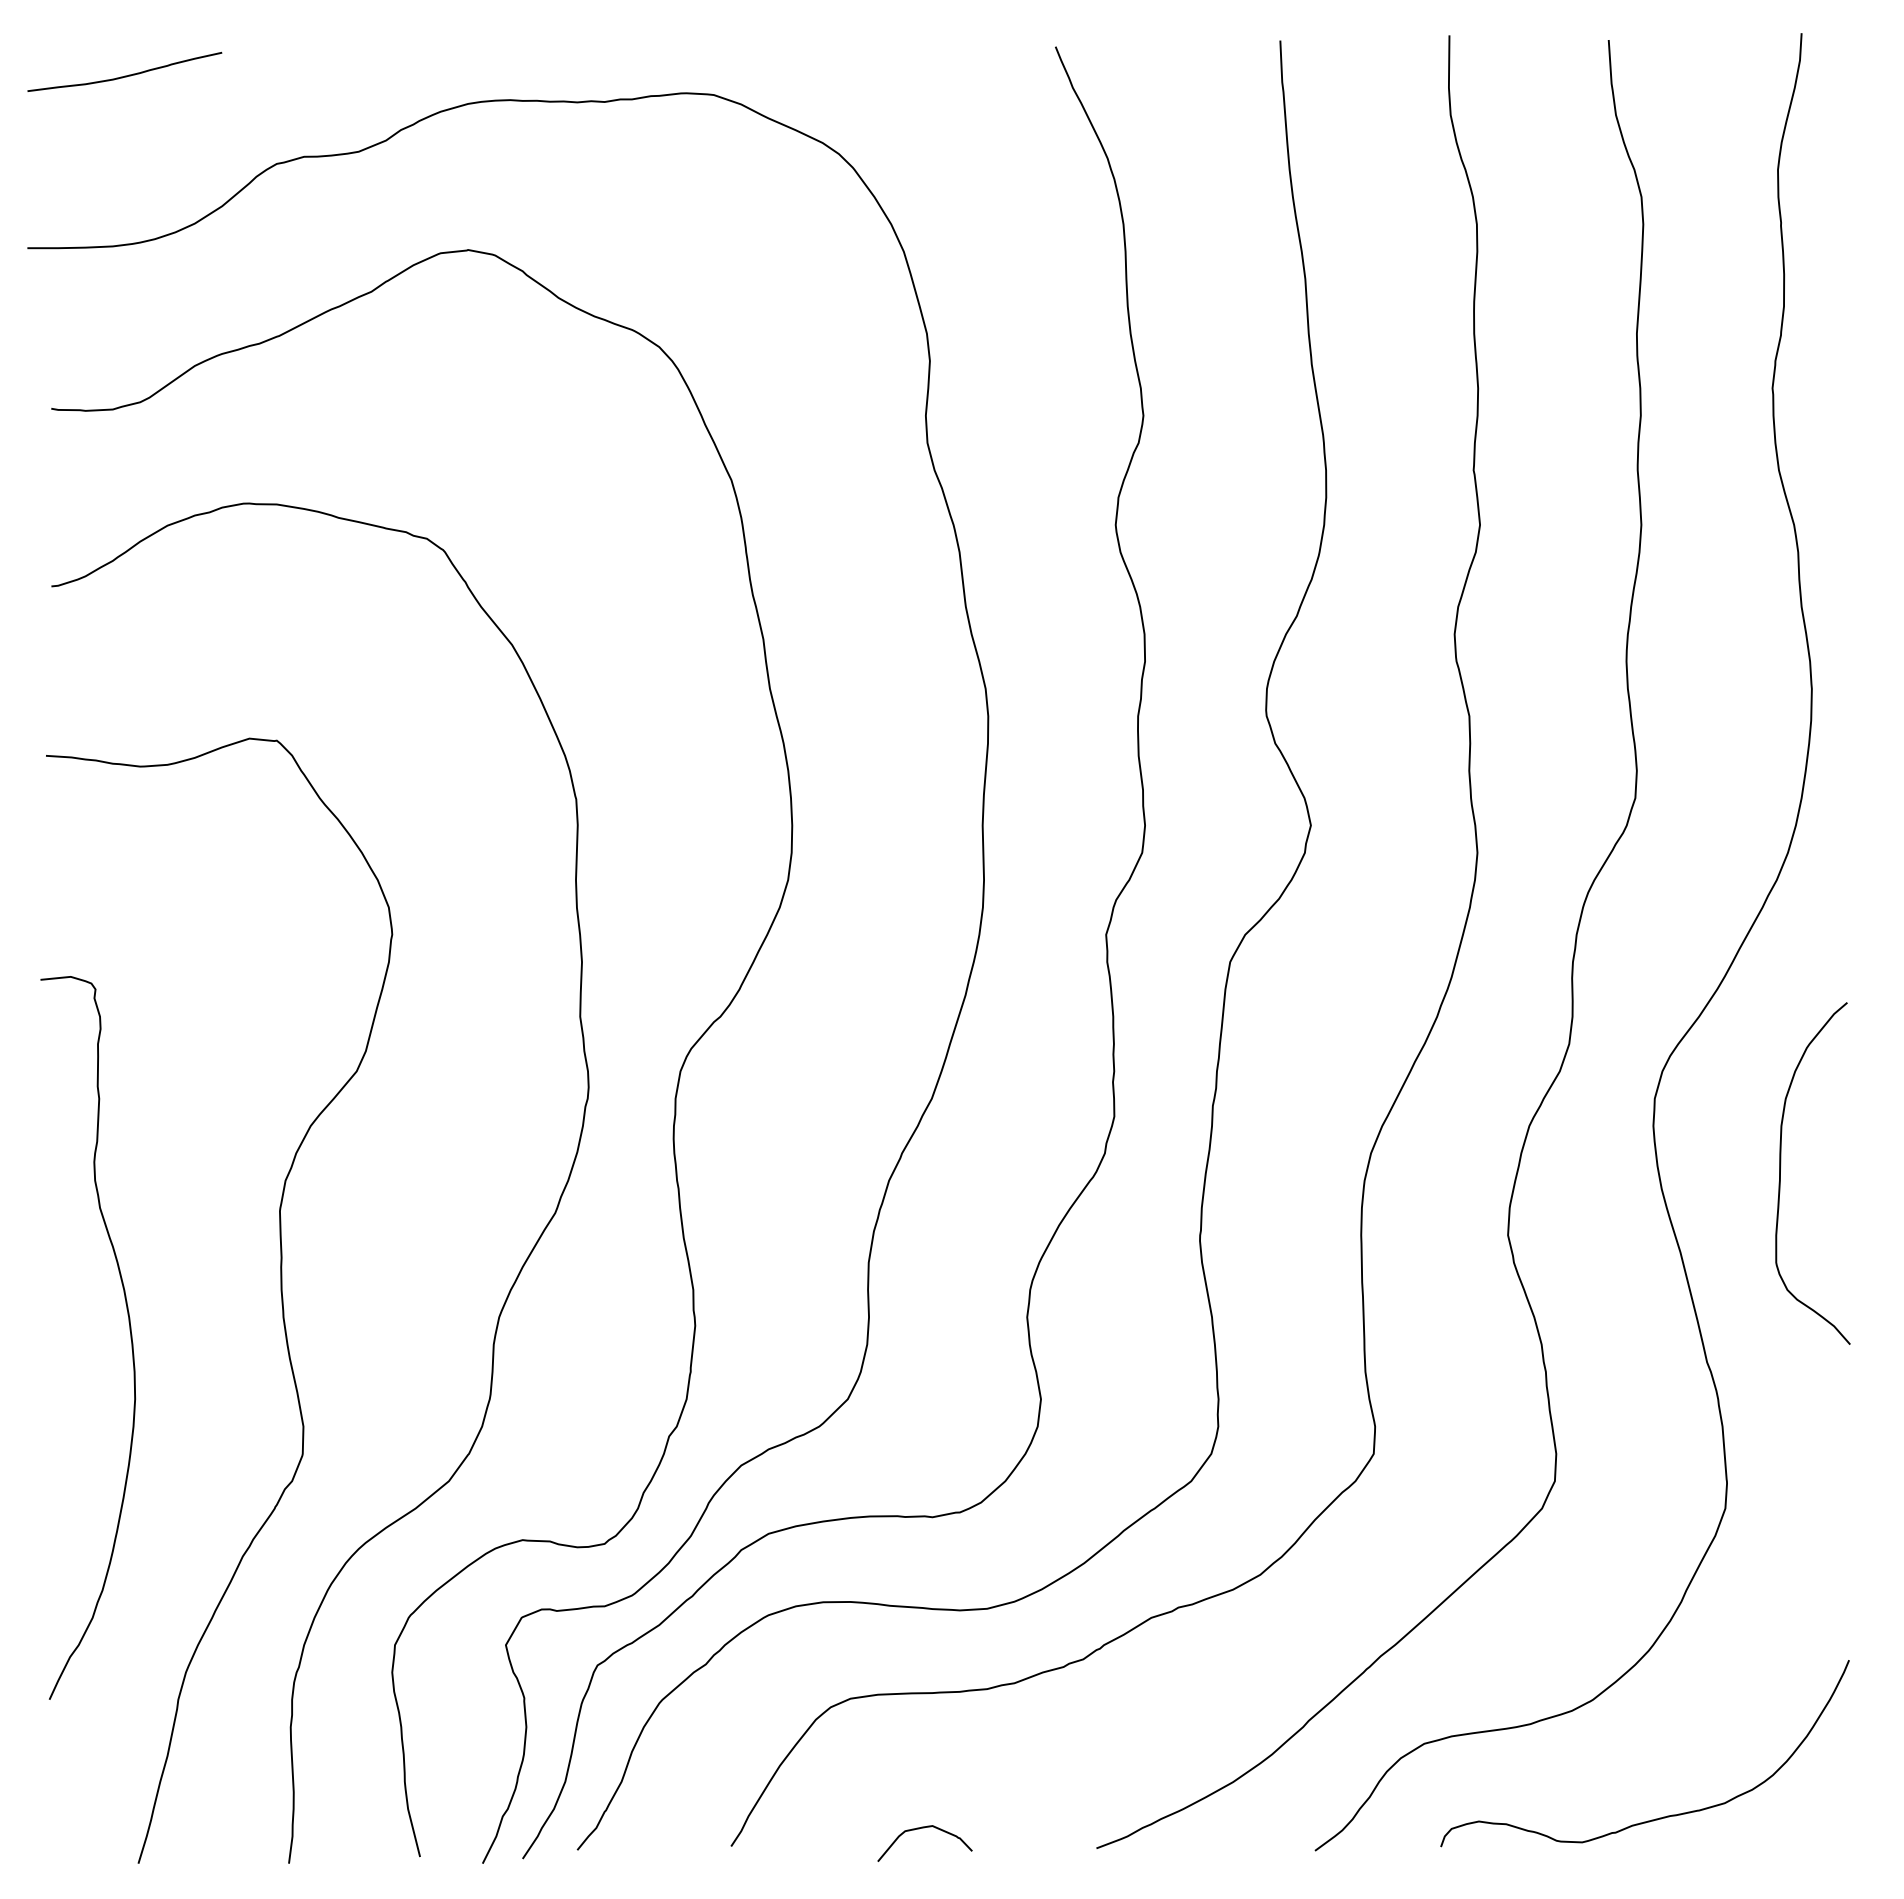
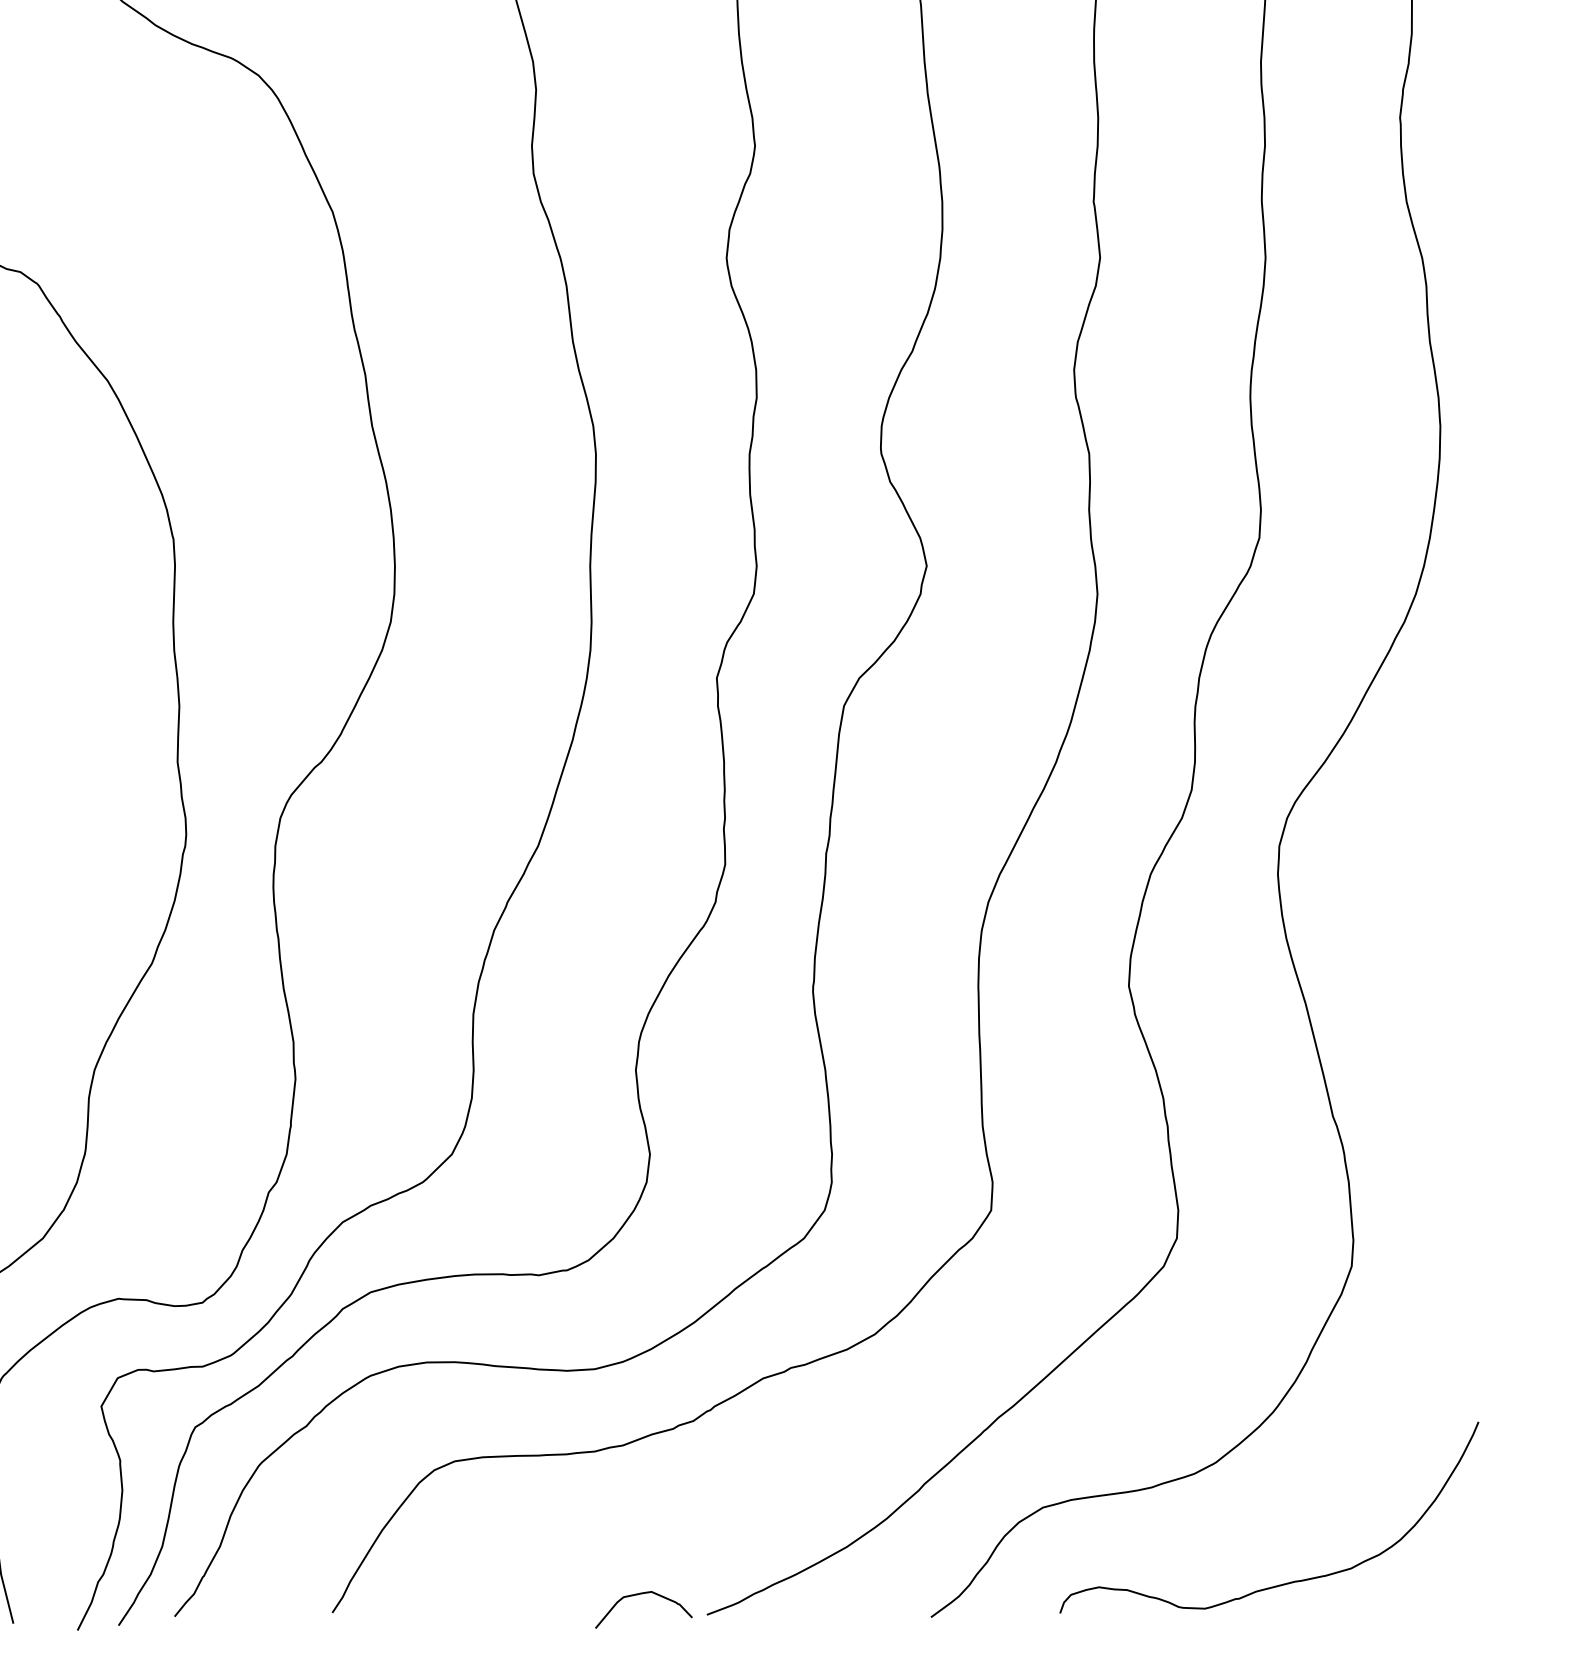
curve: (1780, 1173) -> (1408, 922), removed
curve: (919, 1829) -> (638, 1595), moved

